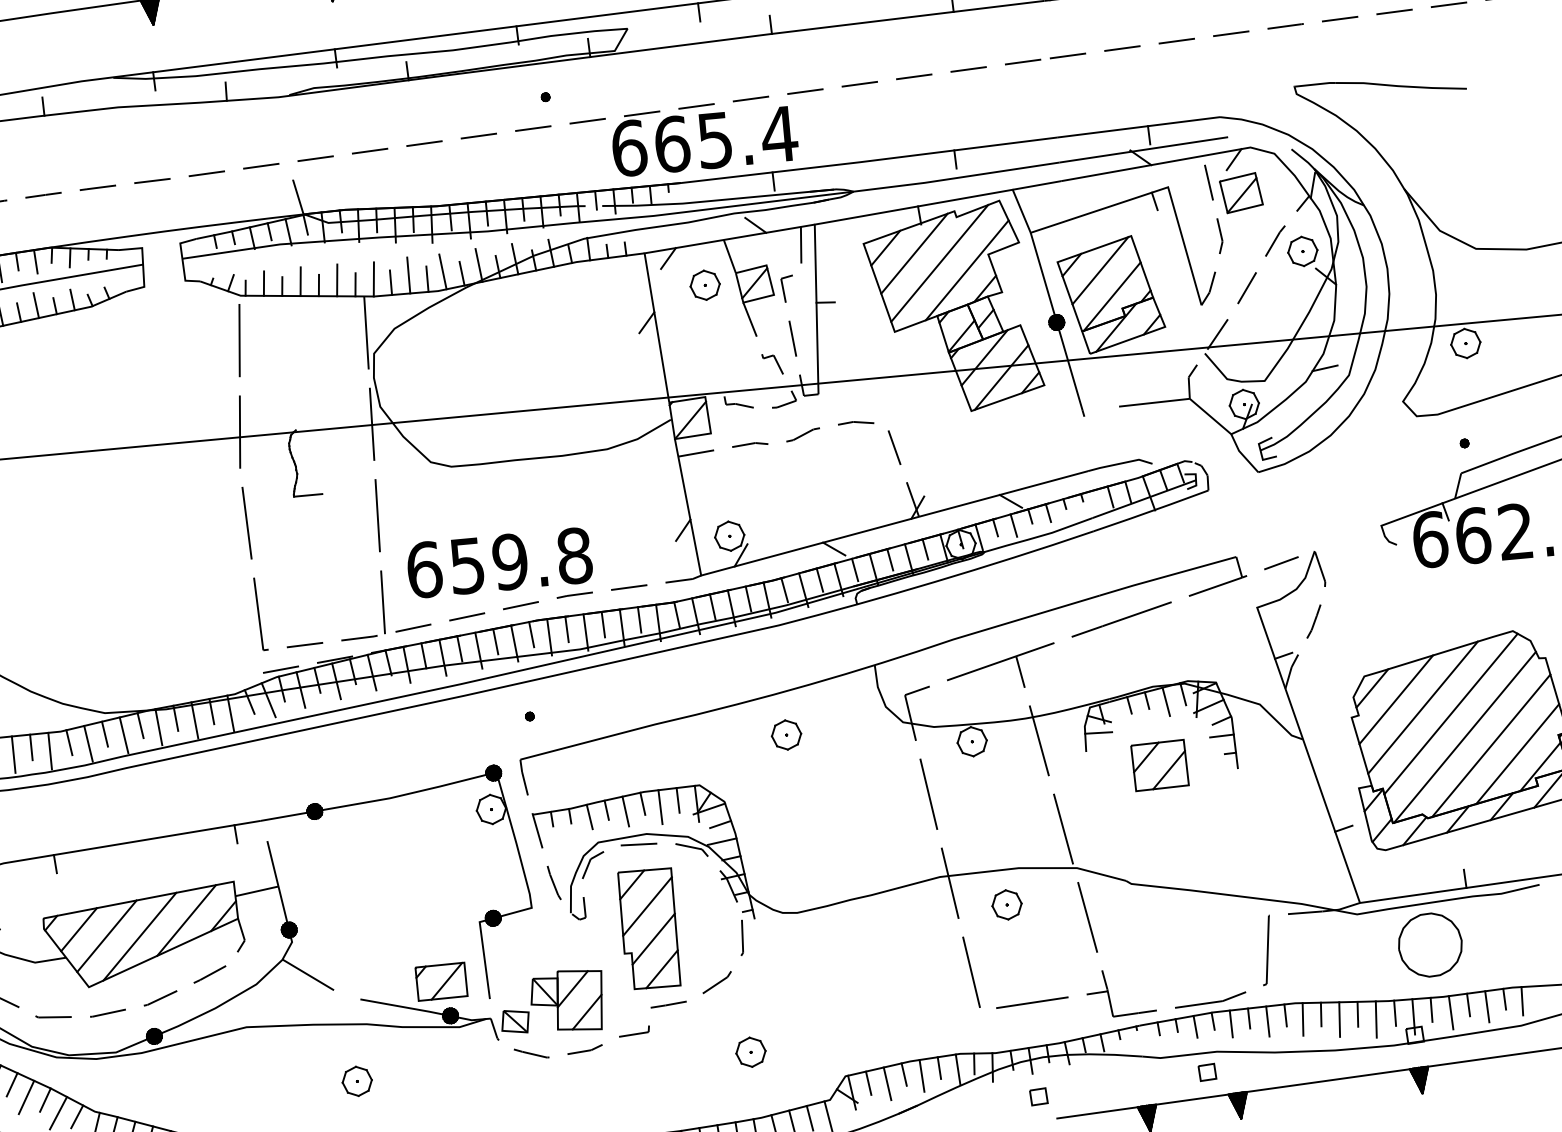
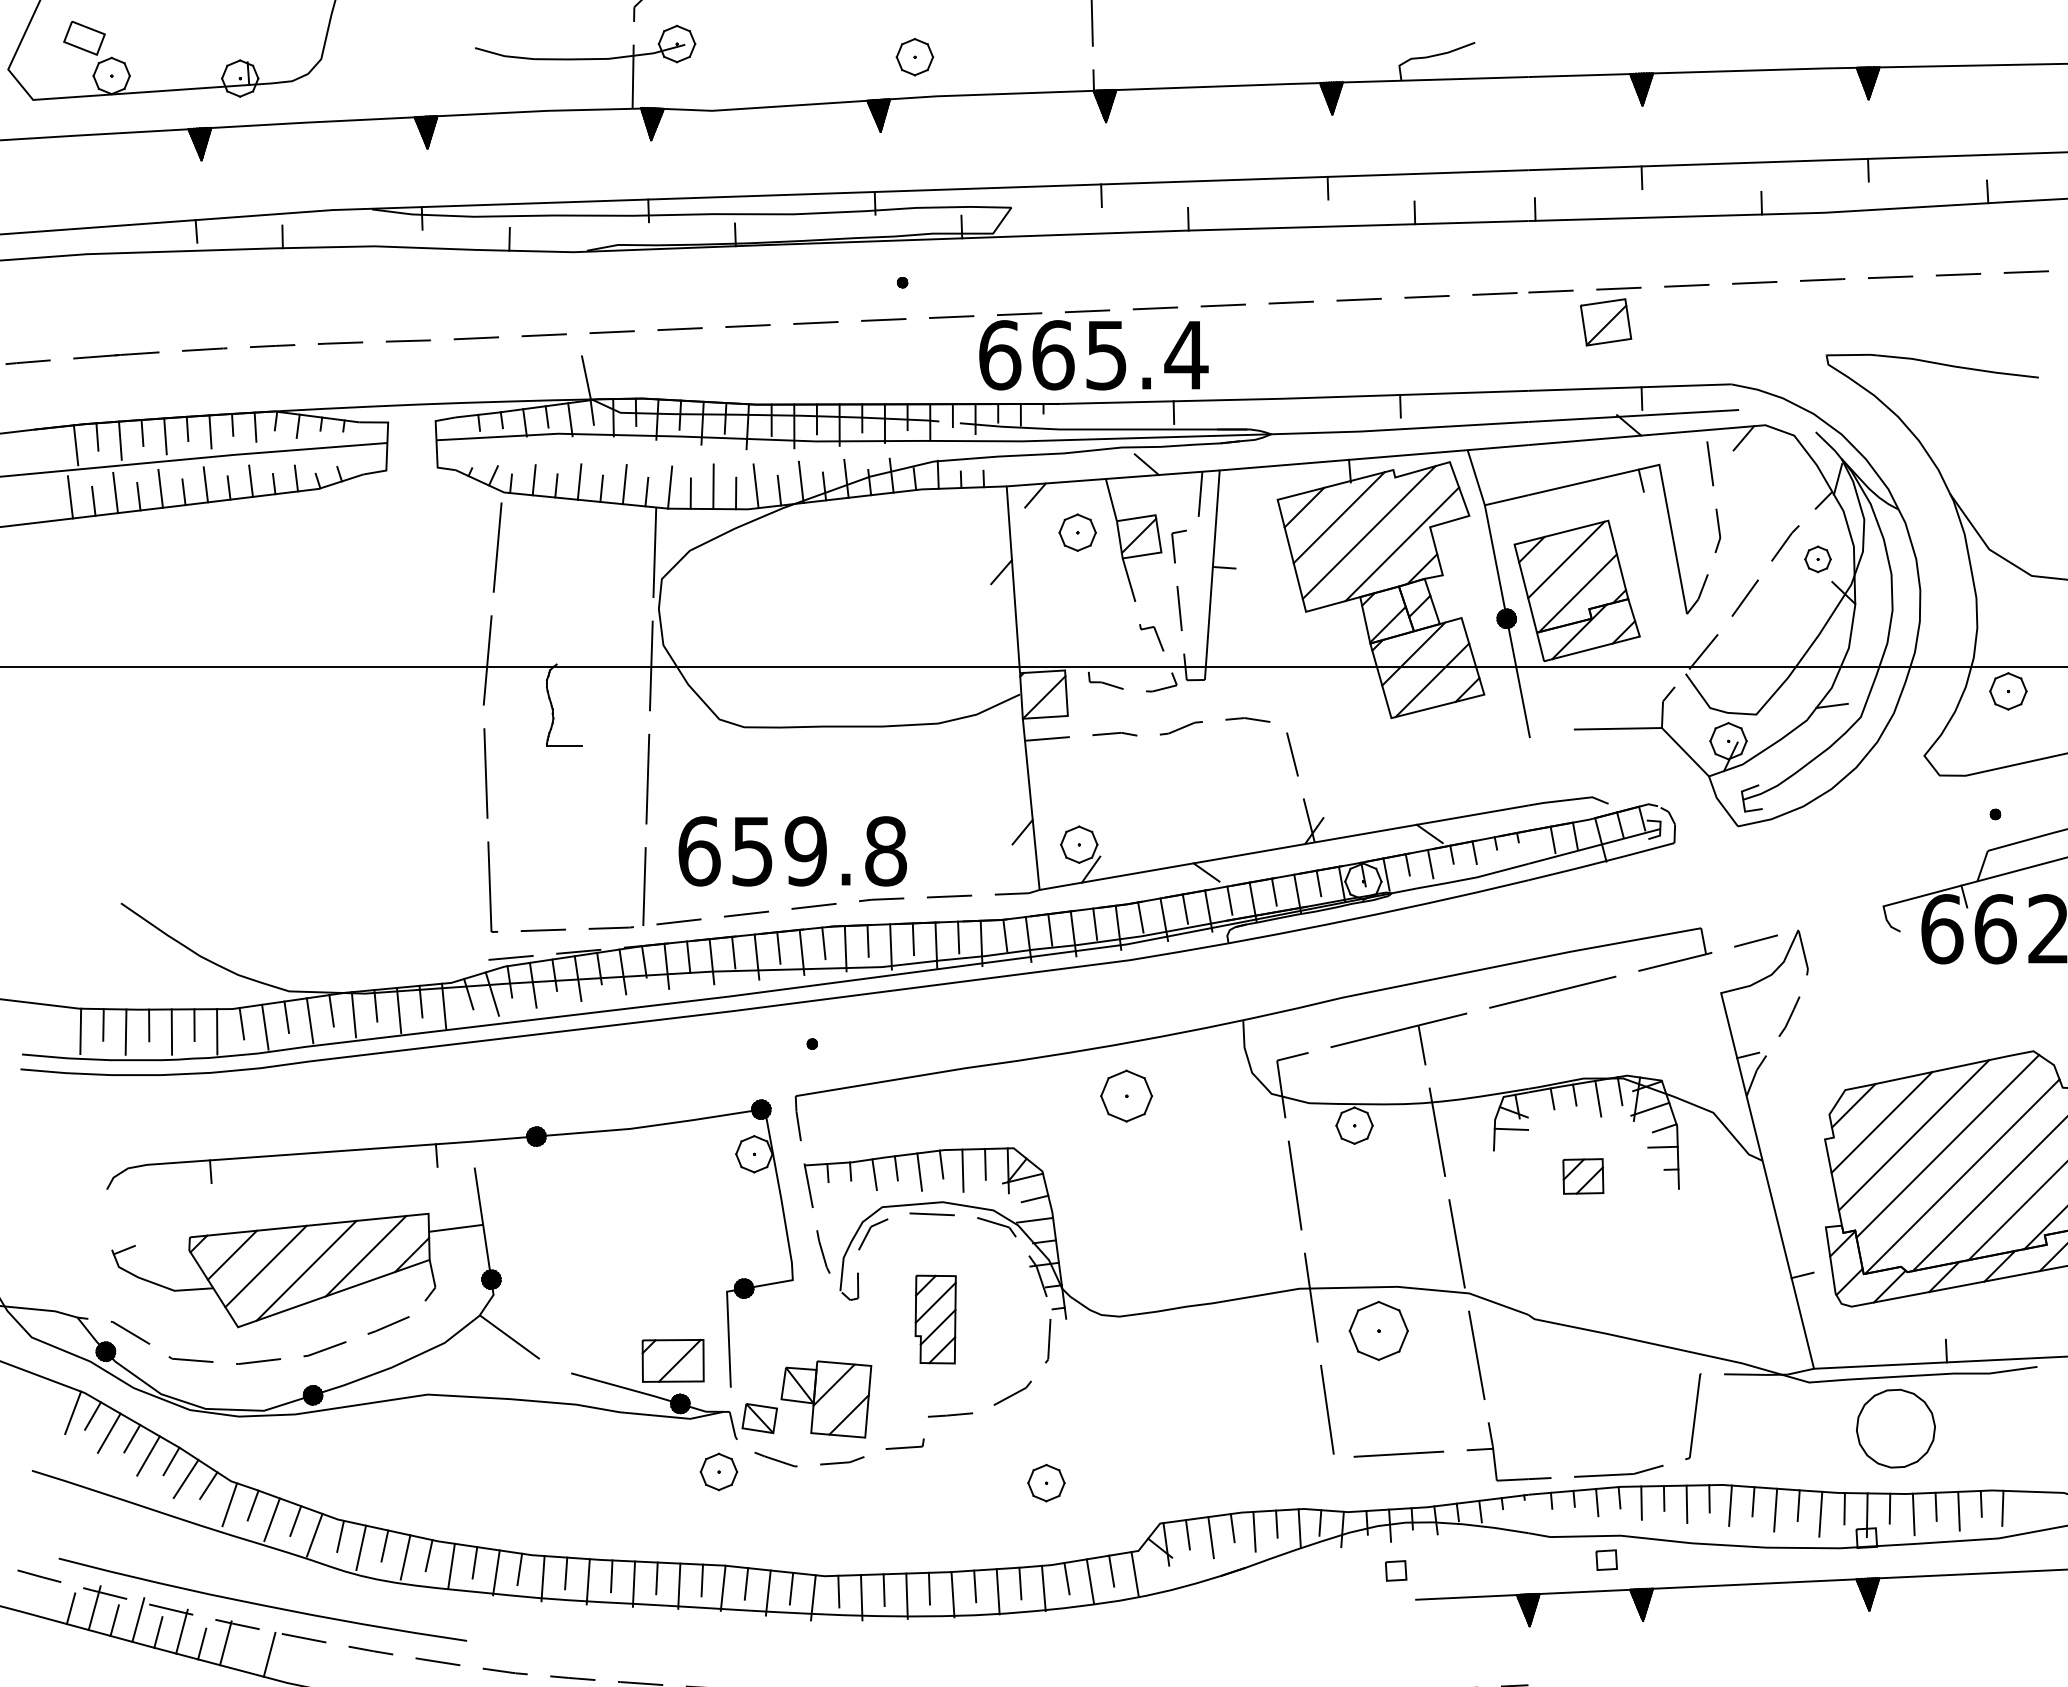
part: (1240, 193) -> (1605, 322), moved
part: (1302, 251) -> (1817, 559), size x0.7
part: (786, 735) -> (1126, 1096), size x1.4
part: (1160, 765) -> (1583, 1176), size x0.6
part: (1006, 904) -> (1378, 1330), size x1.6
part: (649, 928) -> (935, 1319), size x0.6
part: (356, 1081) -> (718, 1471), moved

